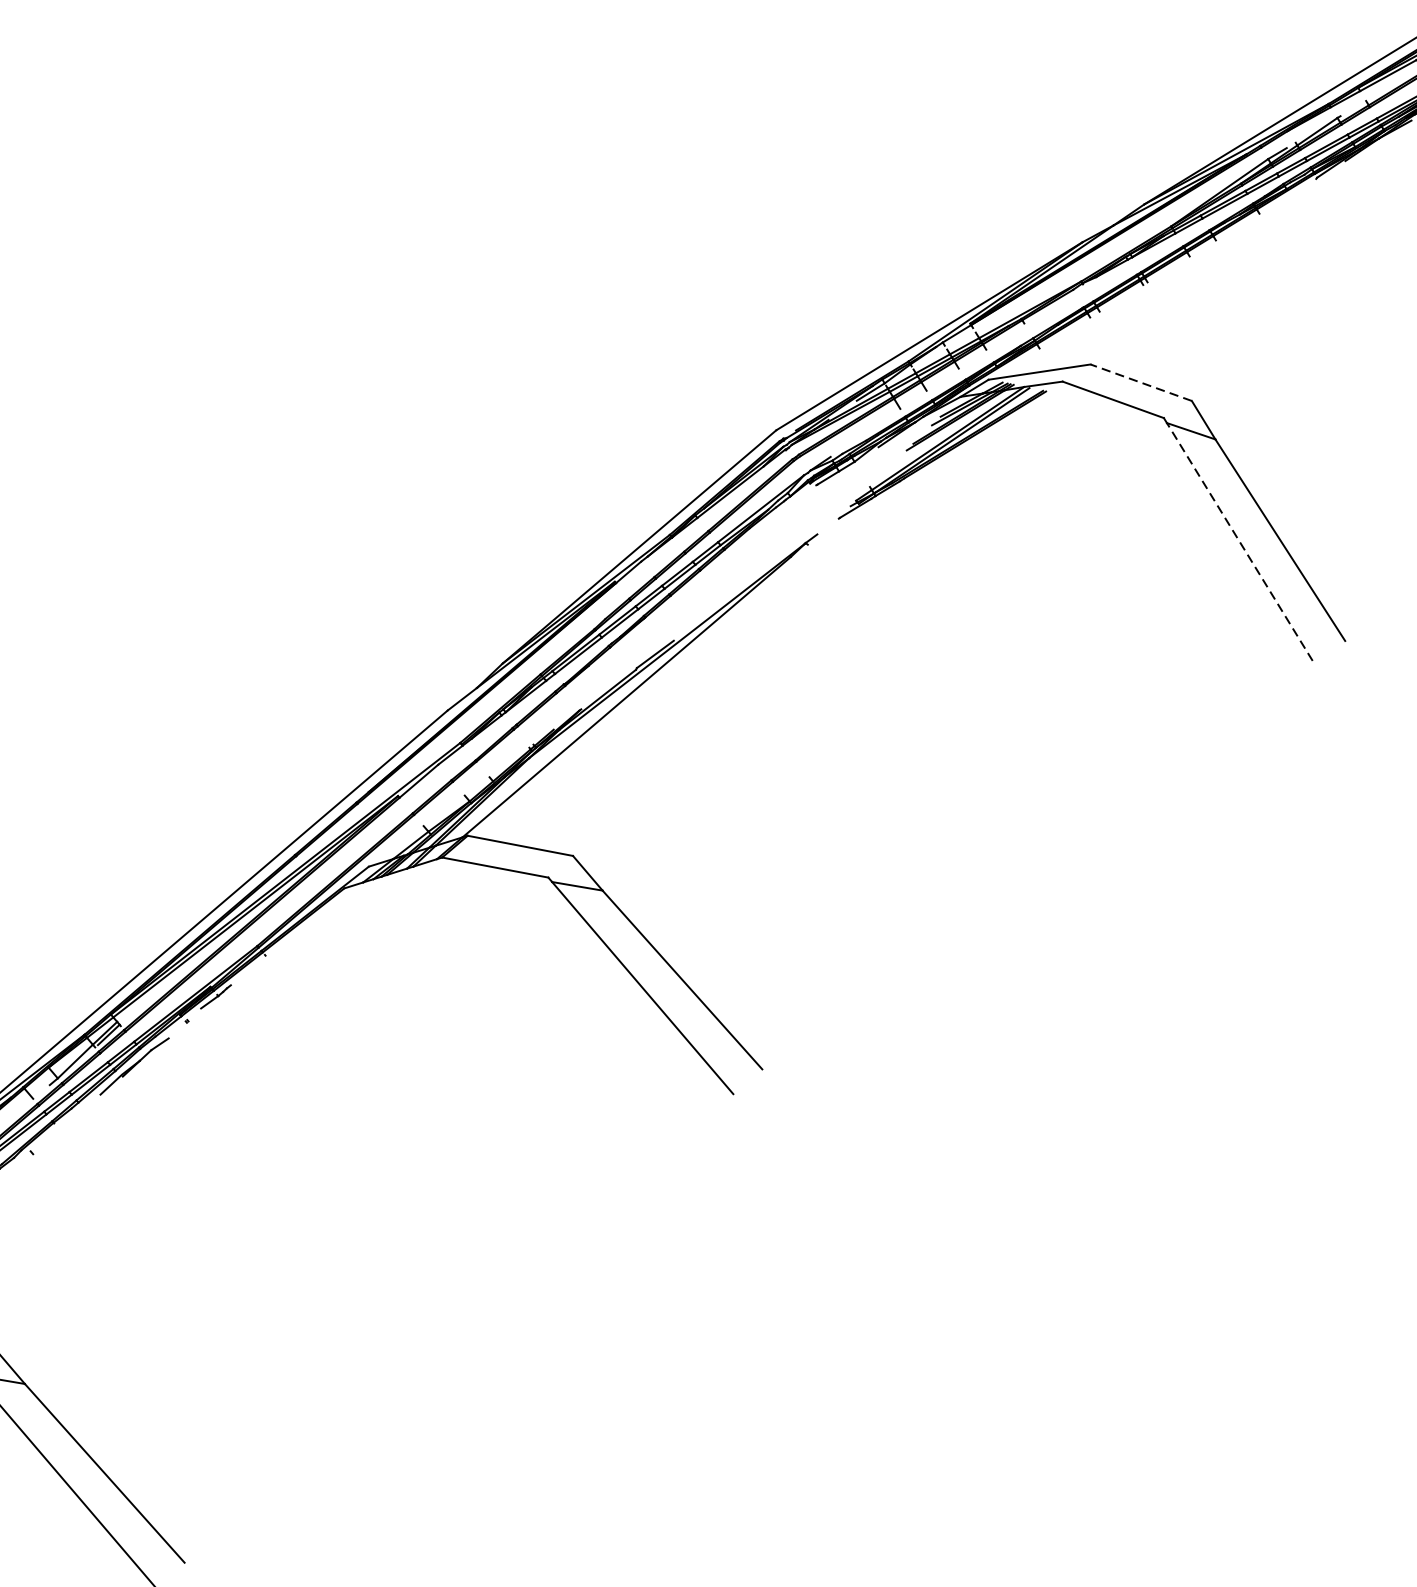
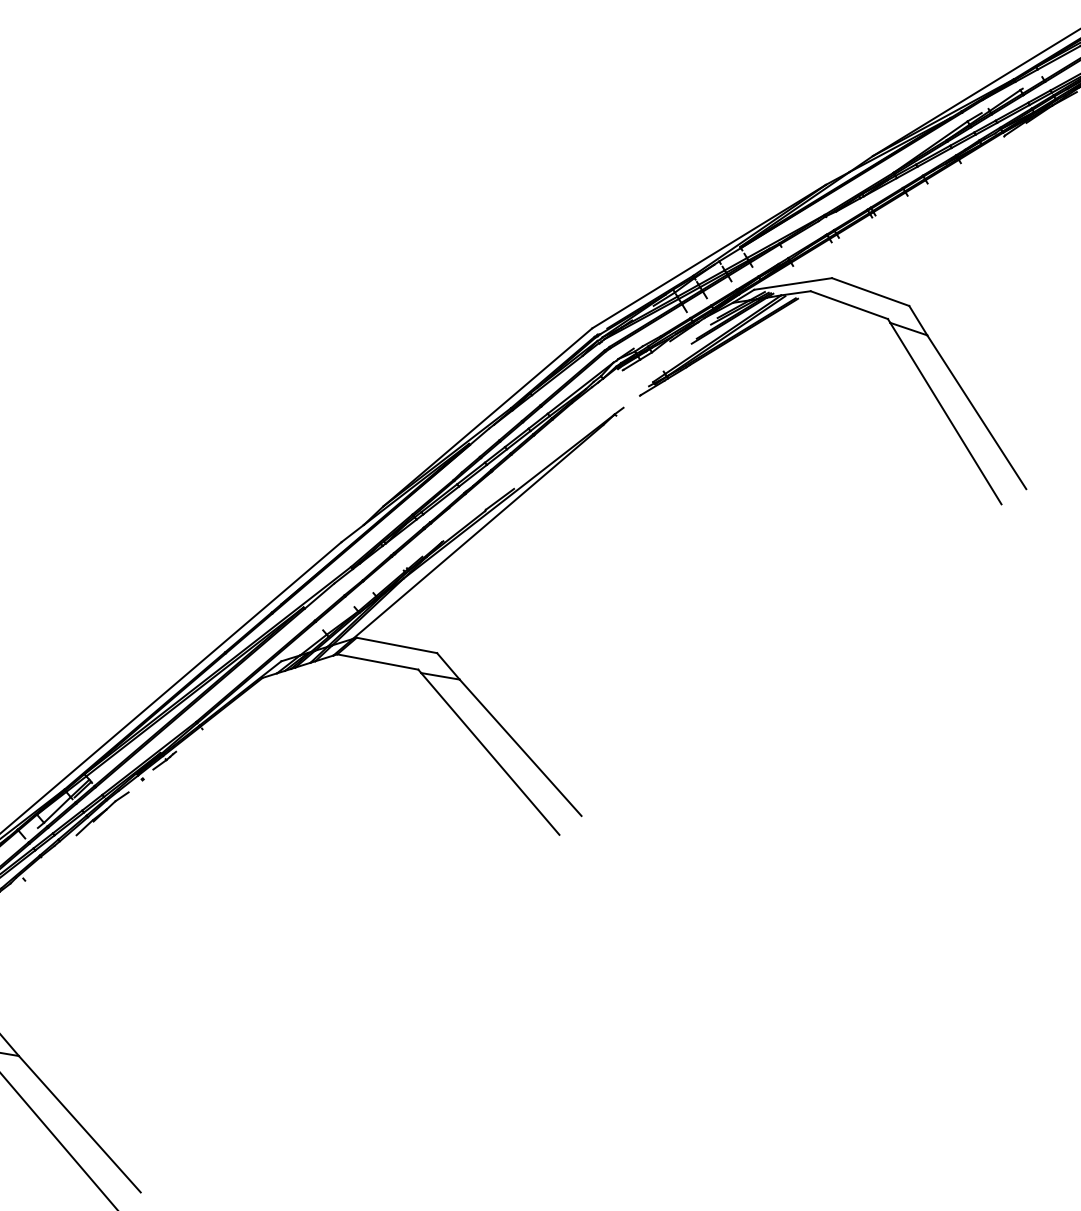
line: (1140, 381) -> (870, 291), dashed -> solid
line: (1239, 541) -> (945, 413), dashed -> solid

